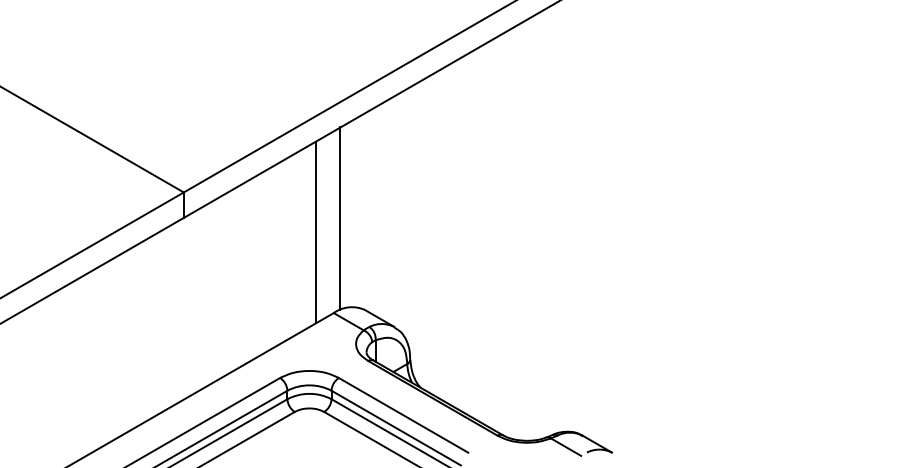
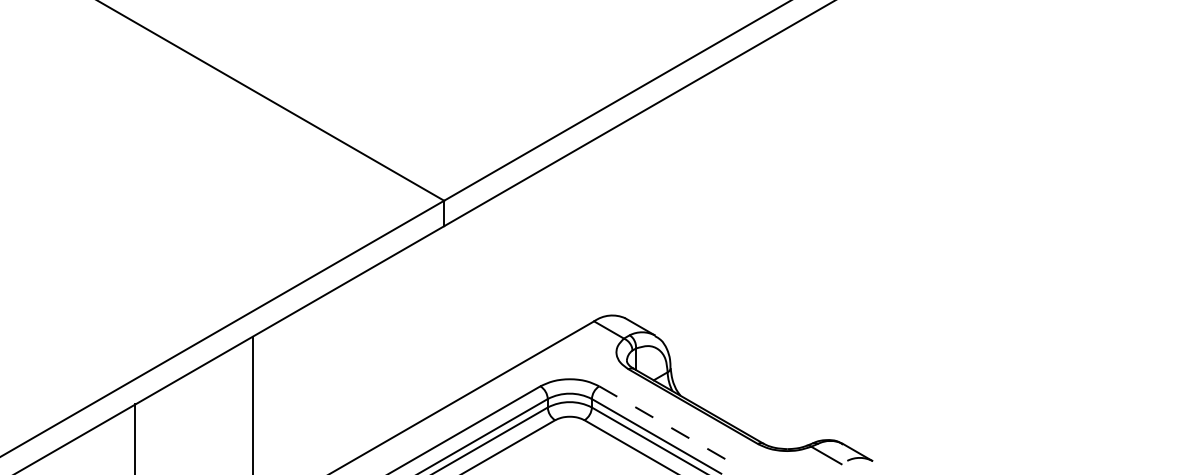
line: (340, 218) -> (600, 226), removed
line: (316, 232) -> (576, 240), removed
line: (403, 415) -> (663, 423), solid -> dashed

